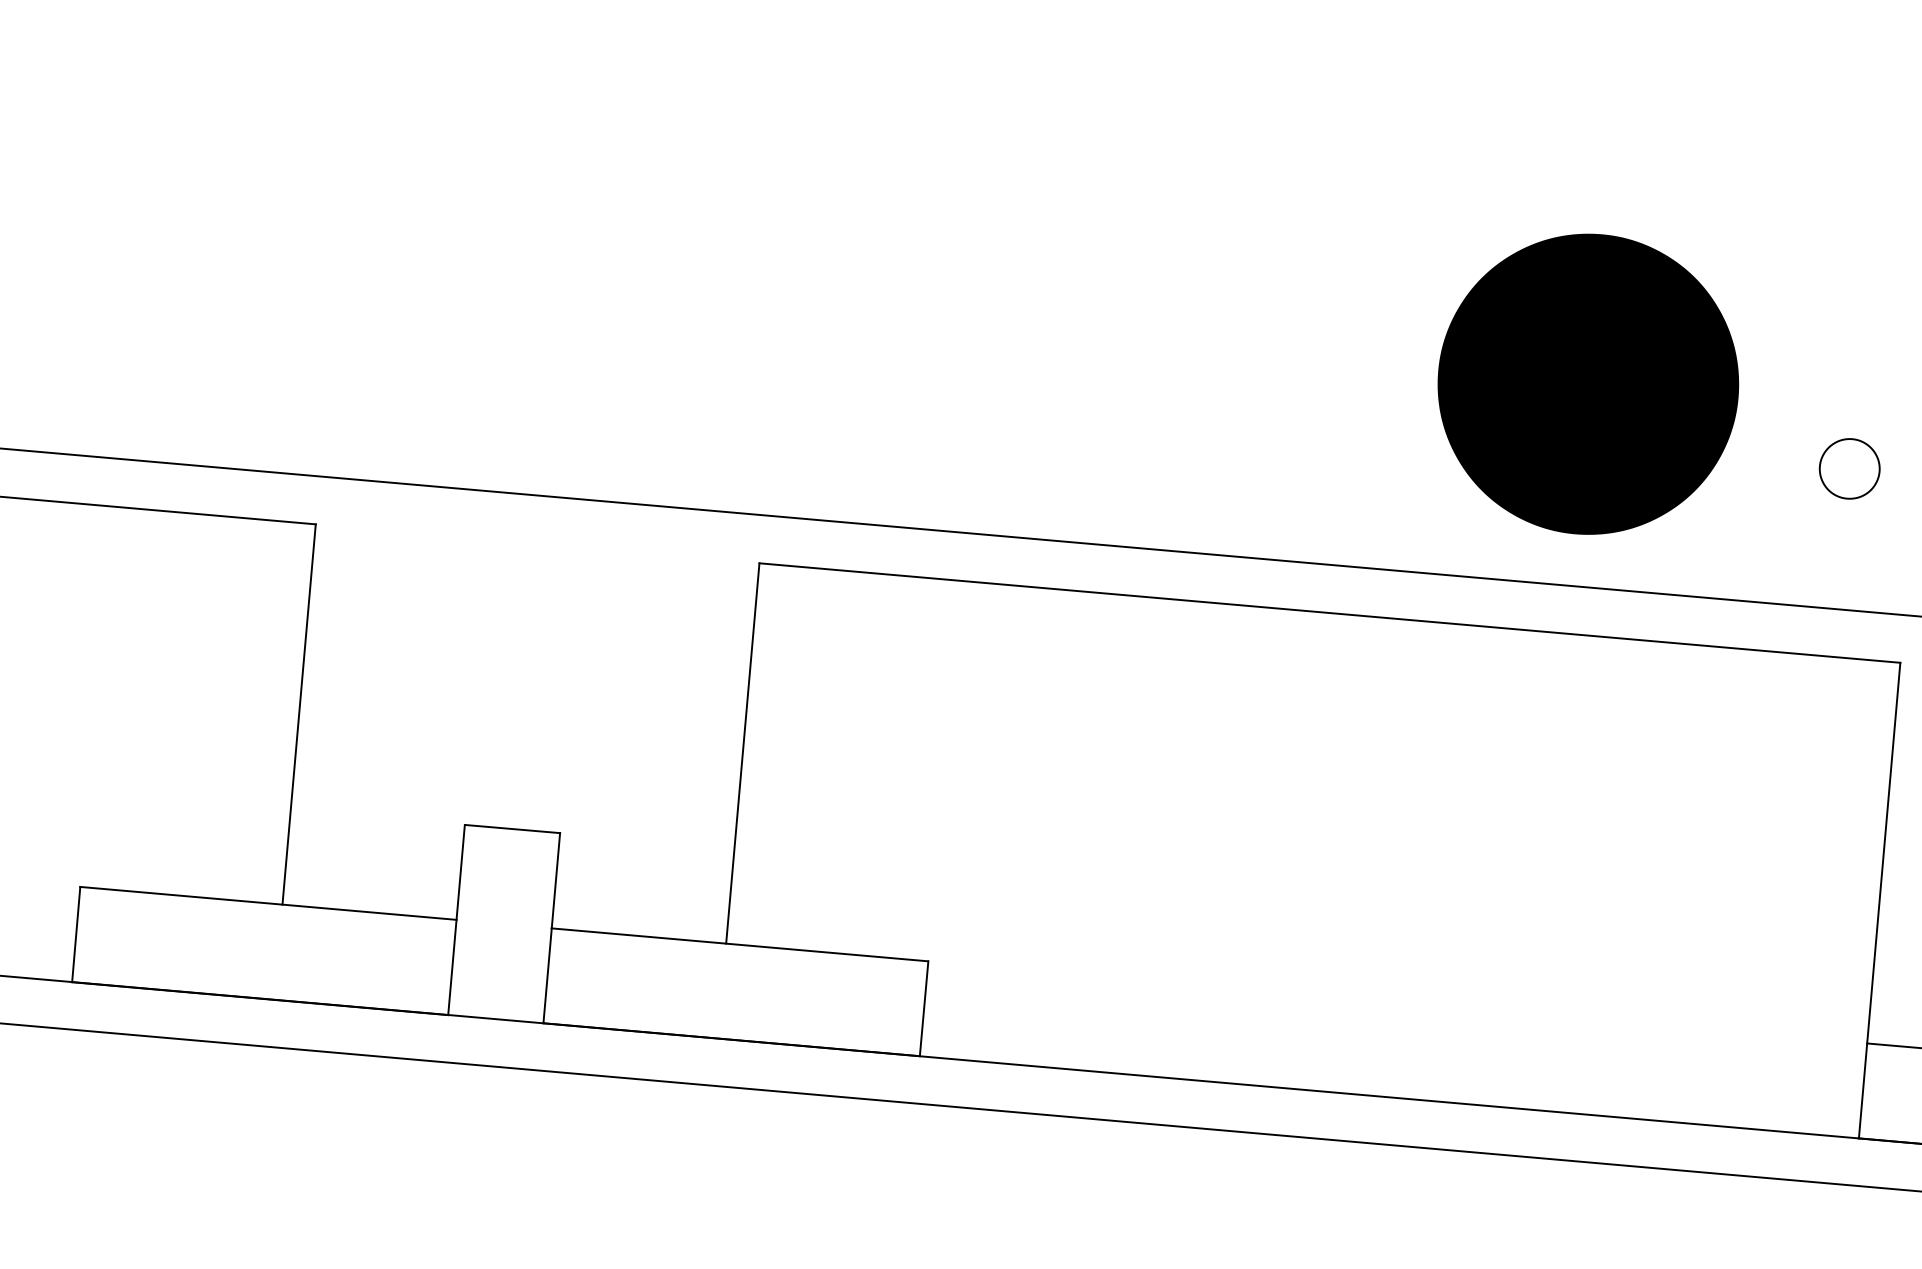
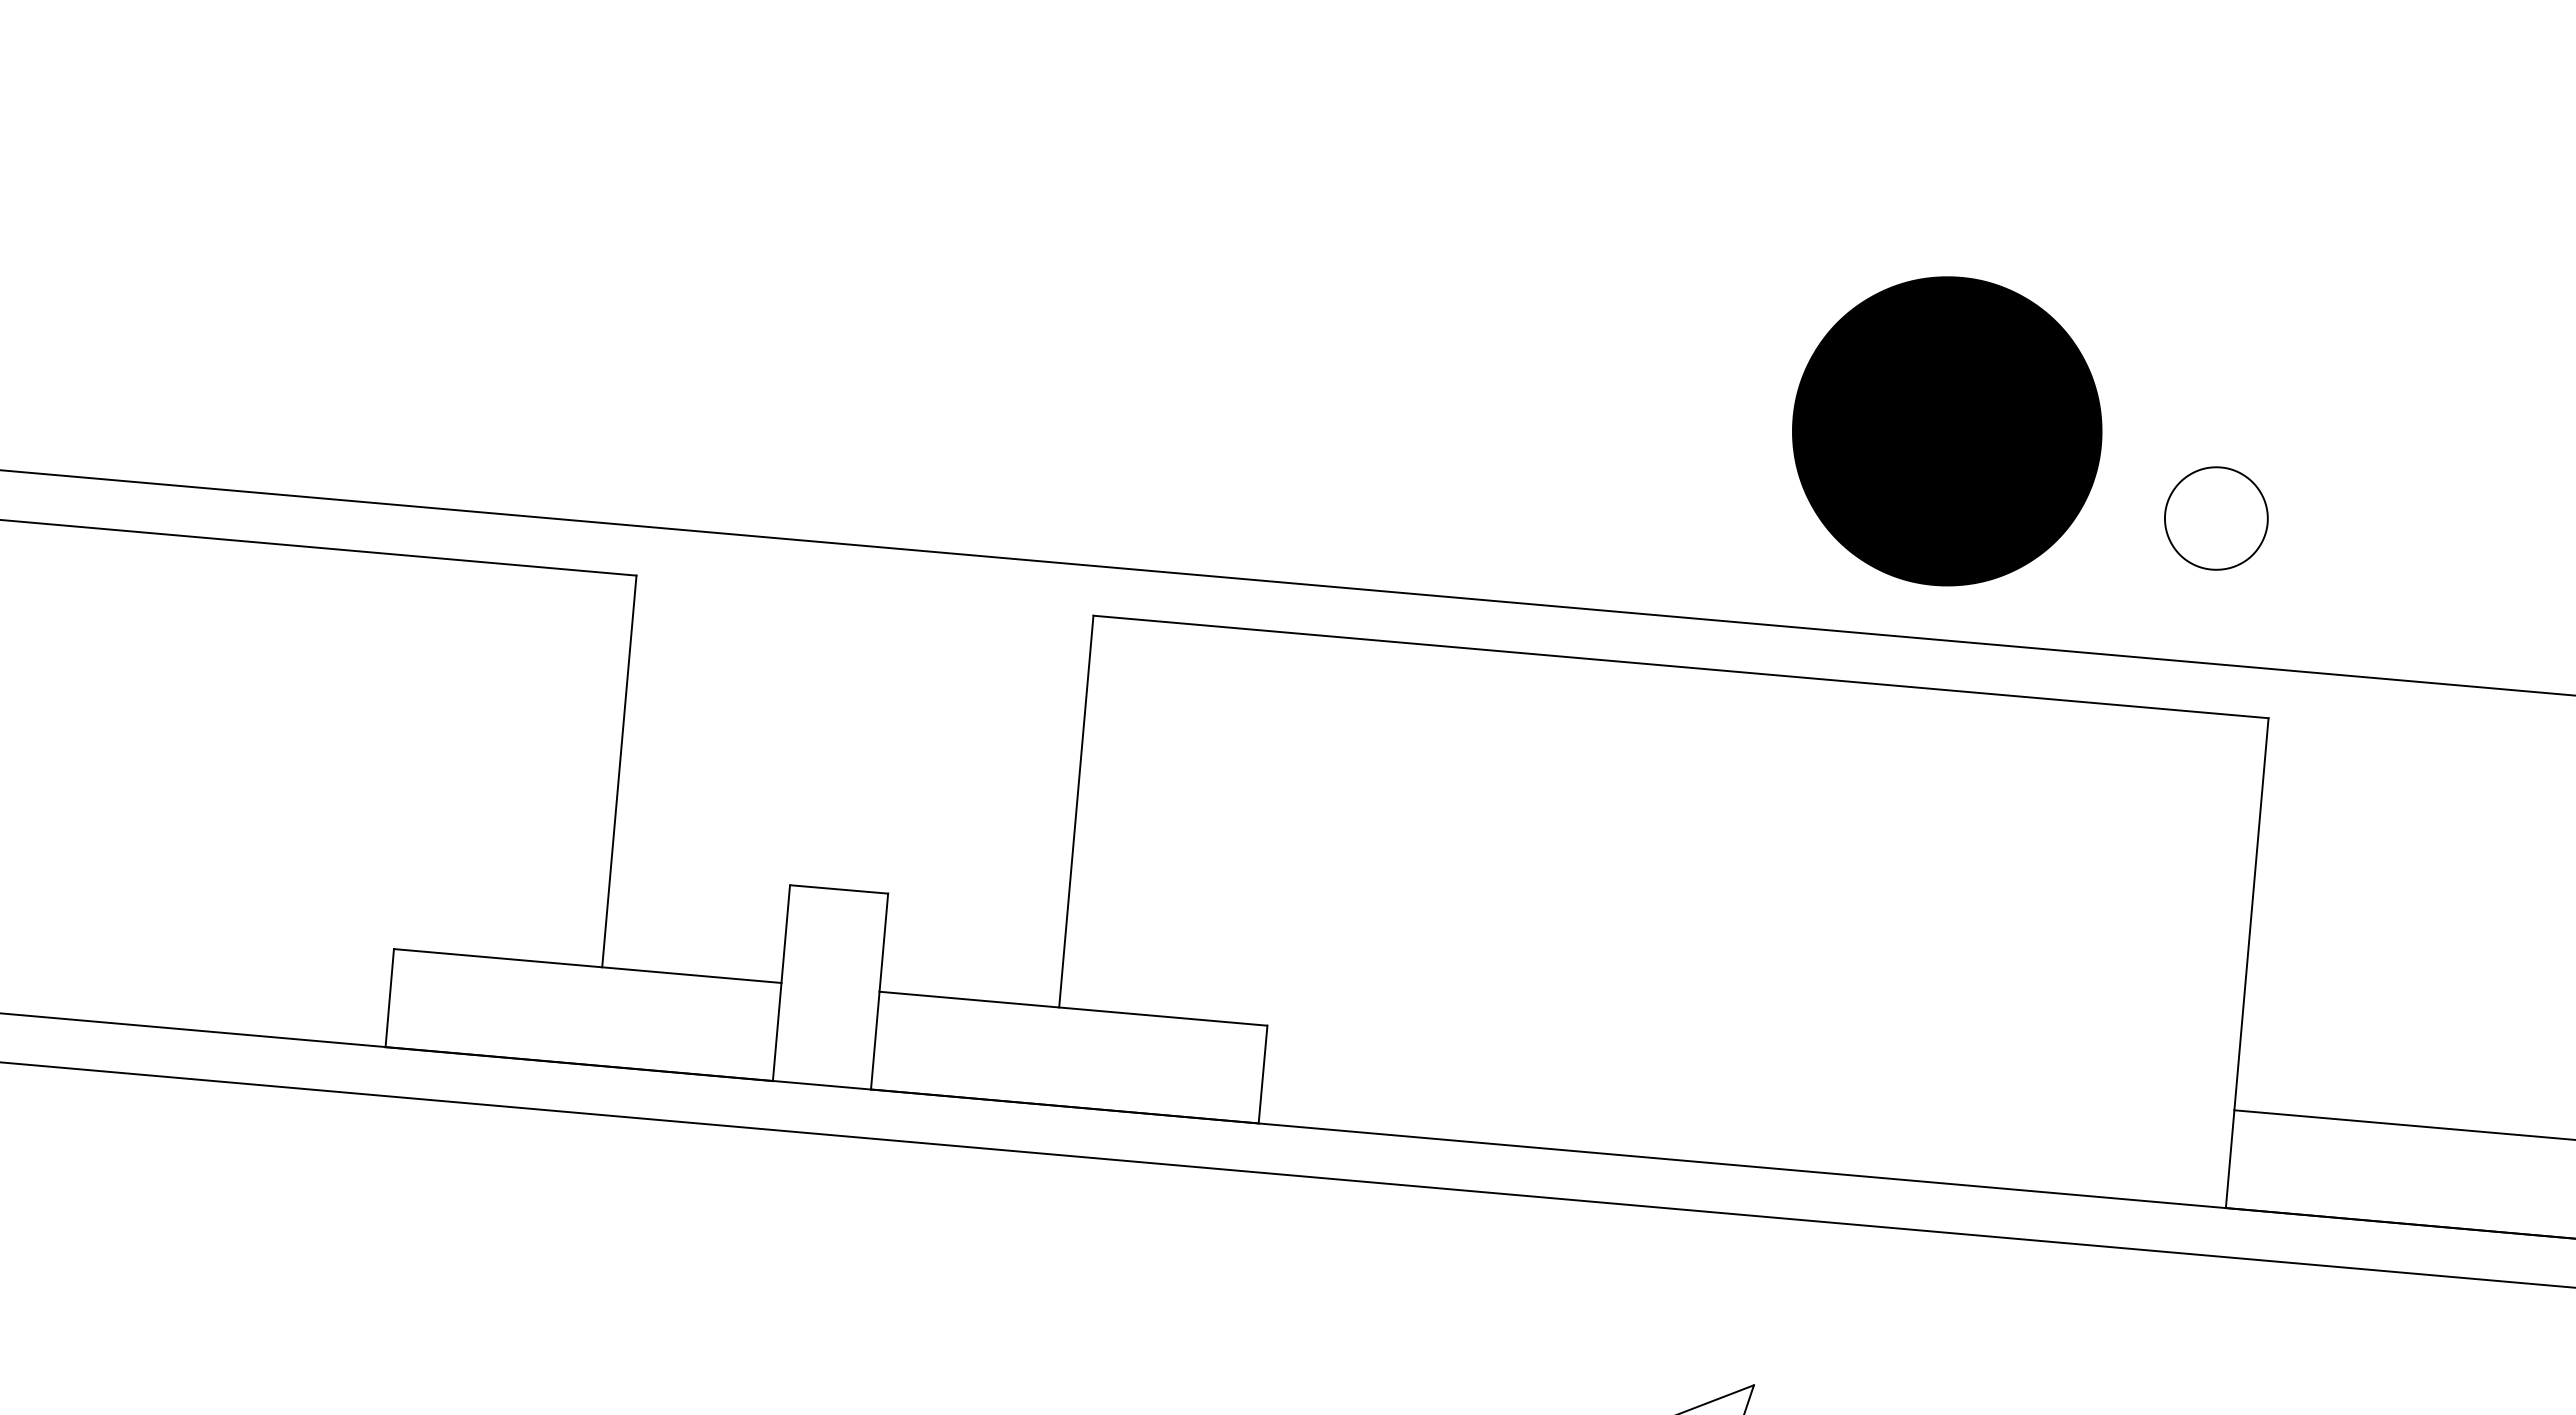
part: (1849, 468) -> (2216, 518), size x1.67

